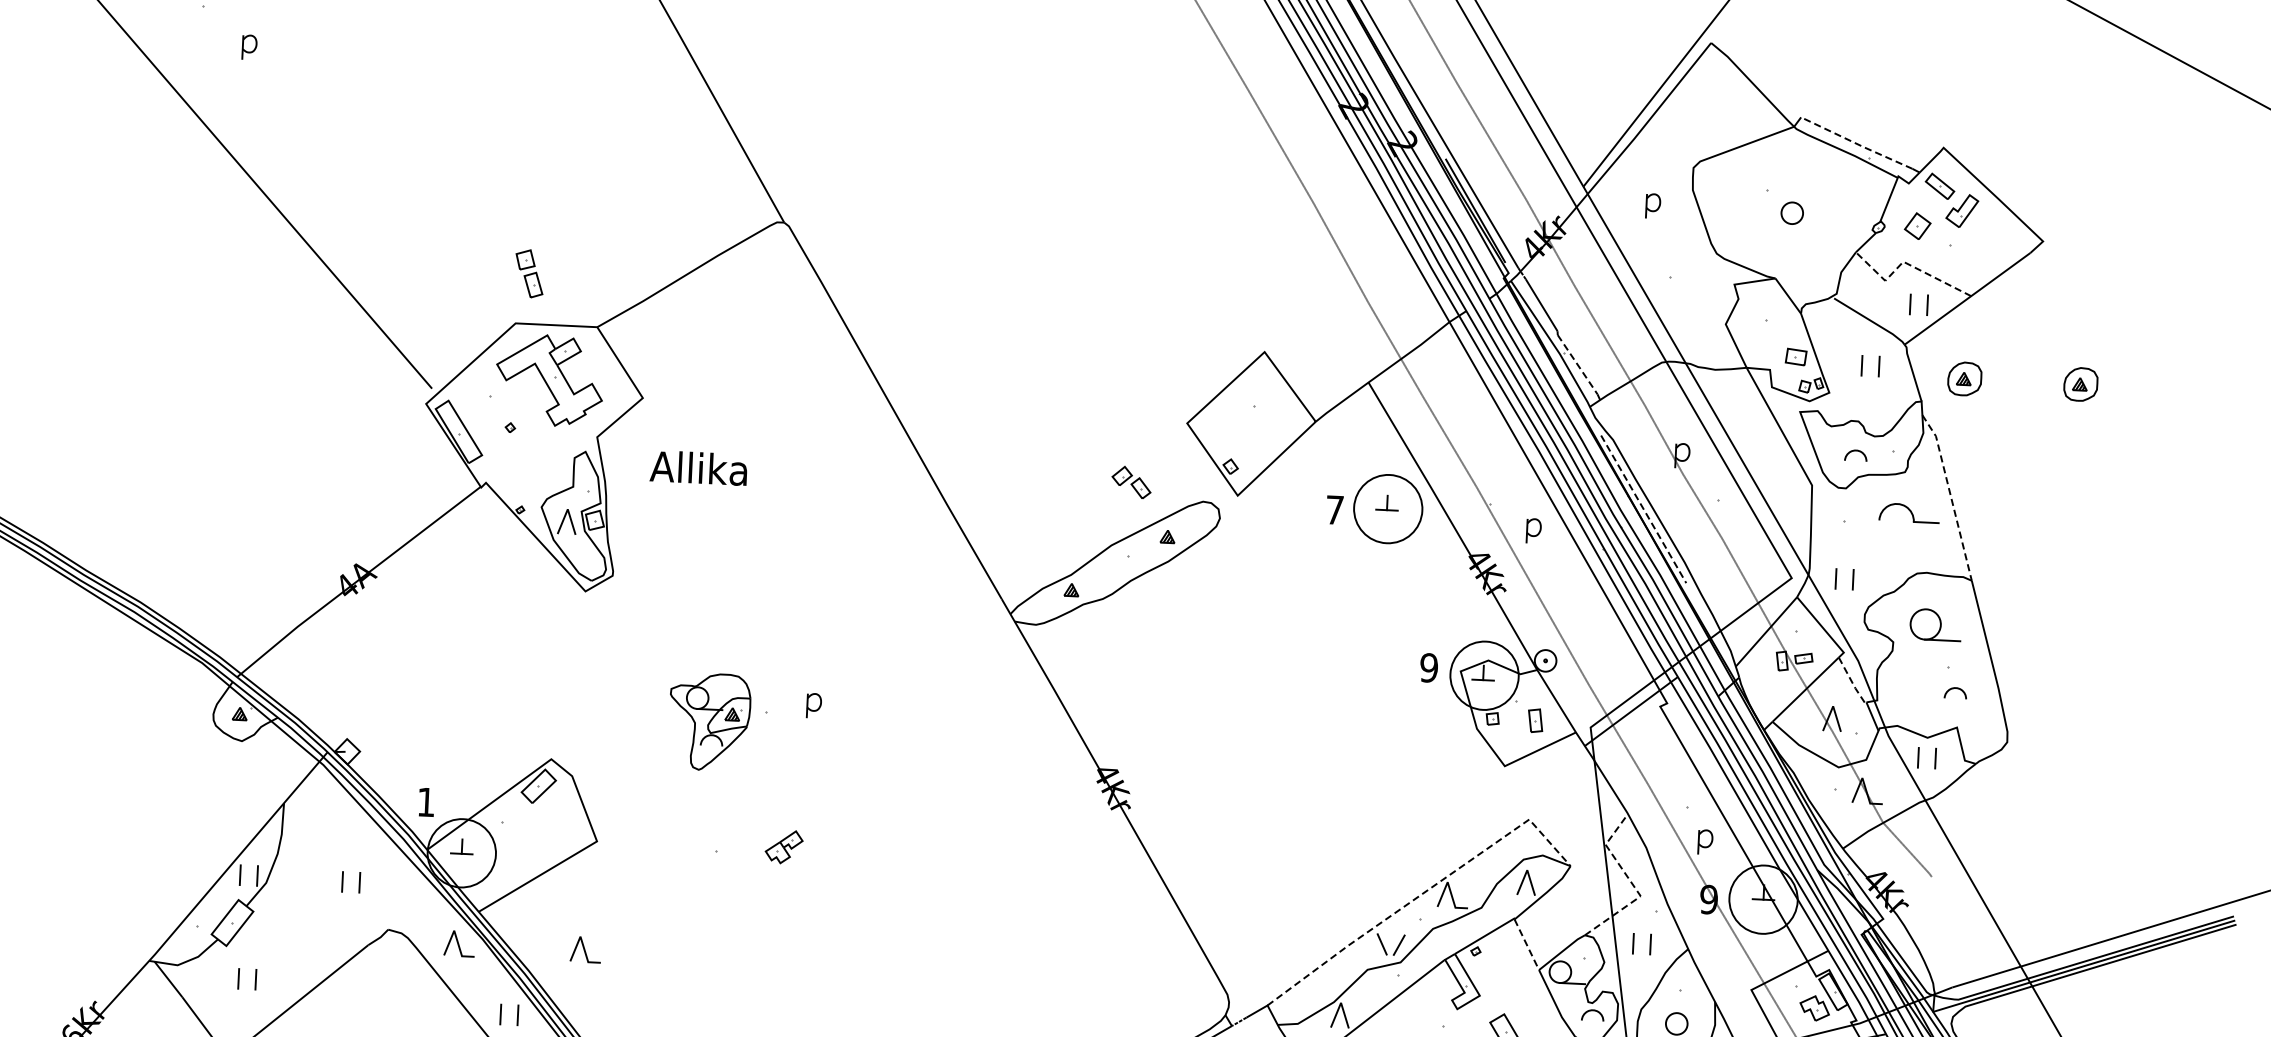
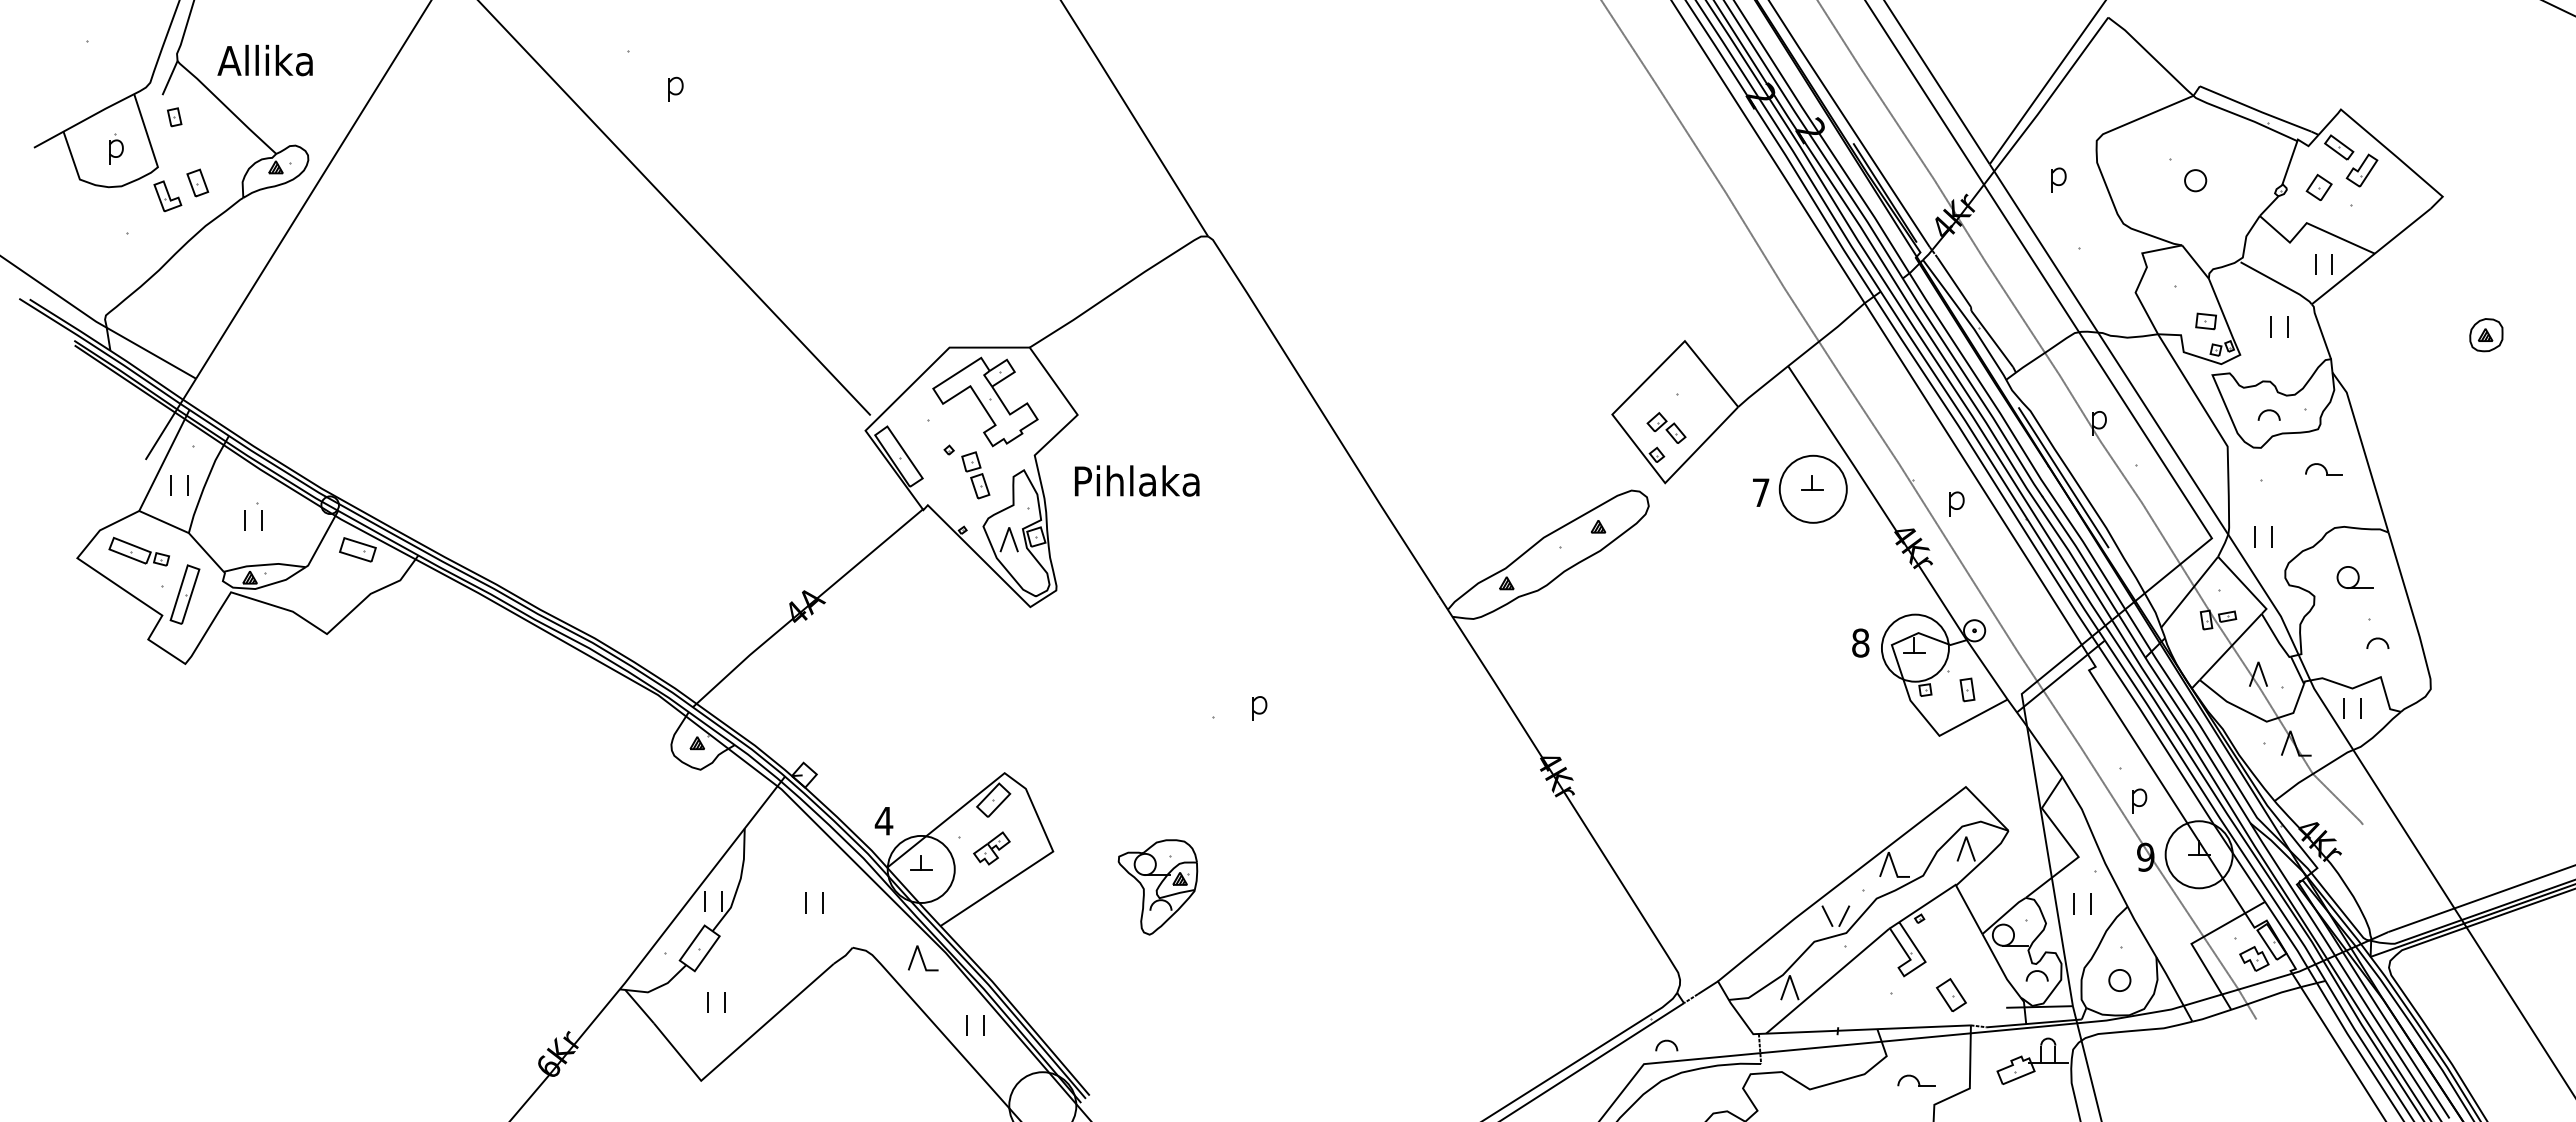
line: (1856, 143) -> (2255, 109), dashed -> solid
line: (1906, 263) -> (2309, 224), dashed -> solid
part: (529, 273) -> (975, 475), moved
line: (1577, 365) -> (1992, 339), dashed -> solid
part: (1964, 379) -> (2372, 335), removed
text: (699, 467) -> (1136, 480), Allika -> Pihlaka
part: (1131, 481) -> (1666, 427), moved
line: (1951, 496) -> (2364, 450), dashed -> solid
line: (1643, 509) -> (2063, 477), dashed -> solid
part: (1908, 513) -> (2323, 469), size x0.62
part: (1934, 624) -> (2354, 577), size x0.71
text: (1428, 667) -> (1860, 642), 9 -> 8
line: (1851, 682) -> (2275, 637), dashed -> solid
part: (709, 722) -> (1157, 887), moved
text: (425, 802) -> (883, 821), 1 -> 4
part: (783, 847) -> (991, 848), moved
line: (1631, 881) -> (2068, 843), dashed -> solid
line: (1423, 893) -> (1865, 864), dashed -> solid
line: (1527, 944) -> (1969, 909), dashed -> solid
part: (586, 950) -> (1047, 958), removed

